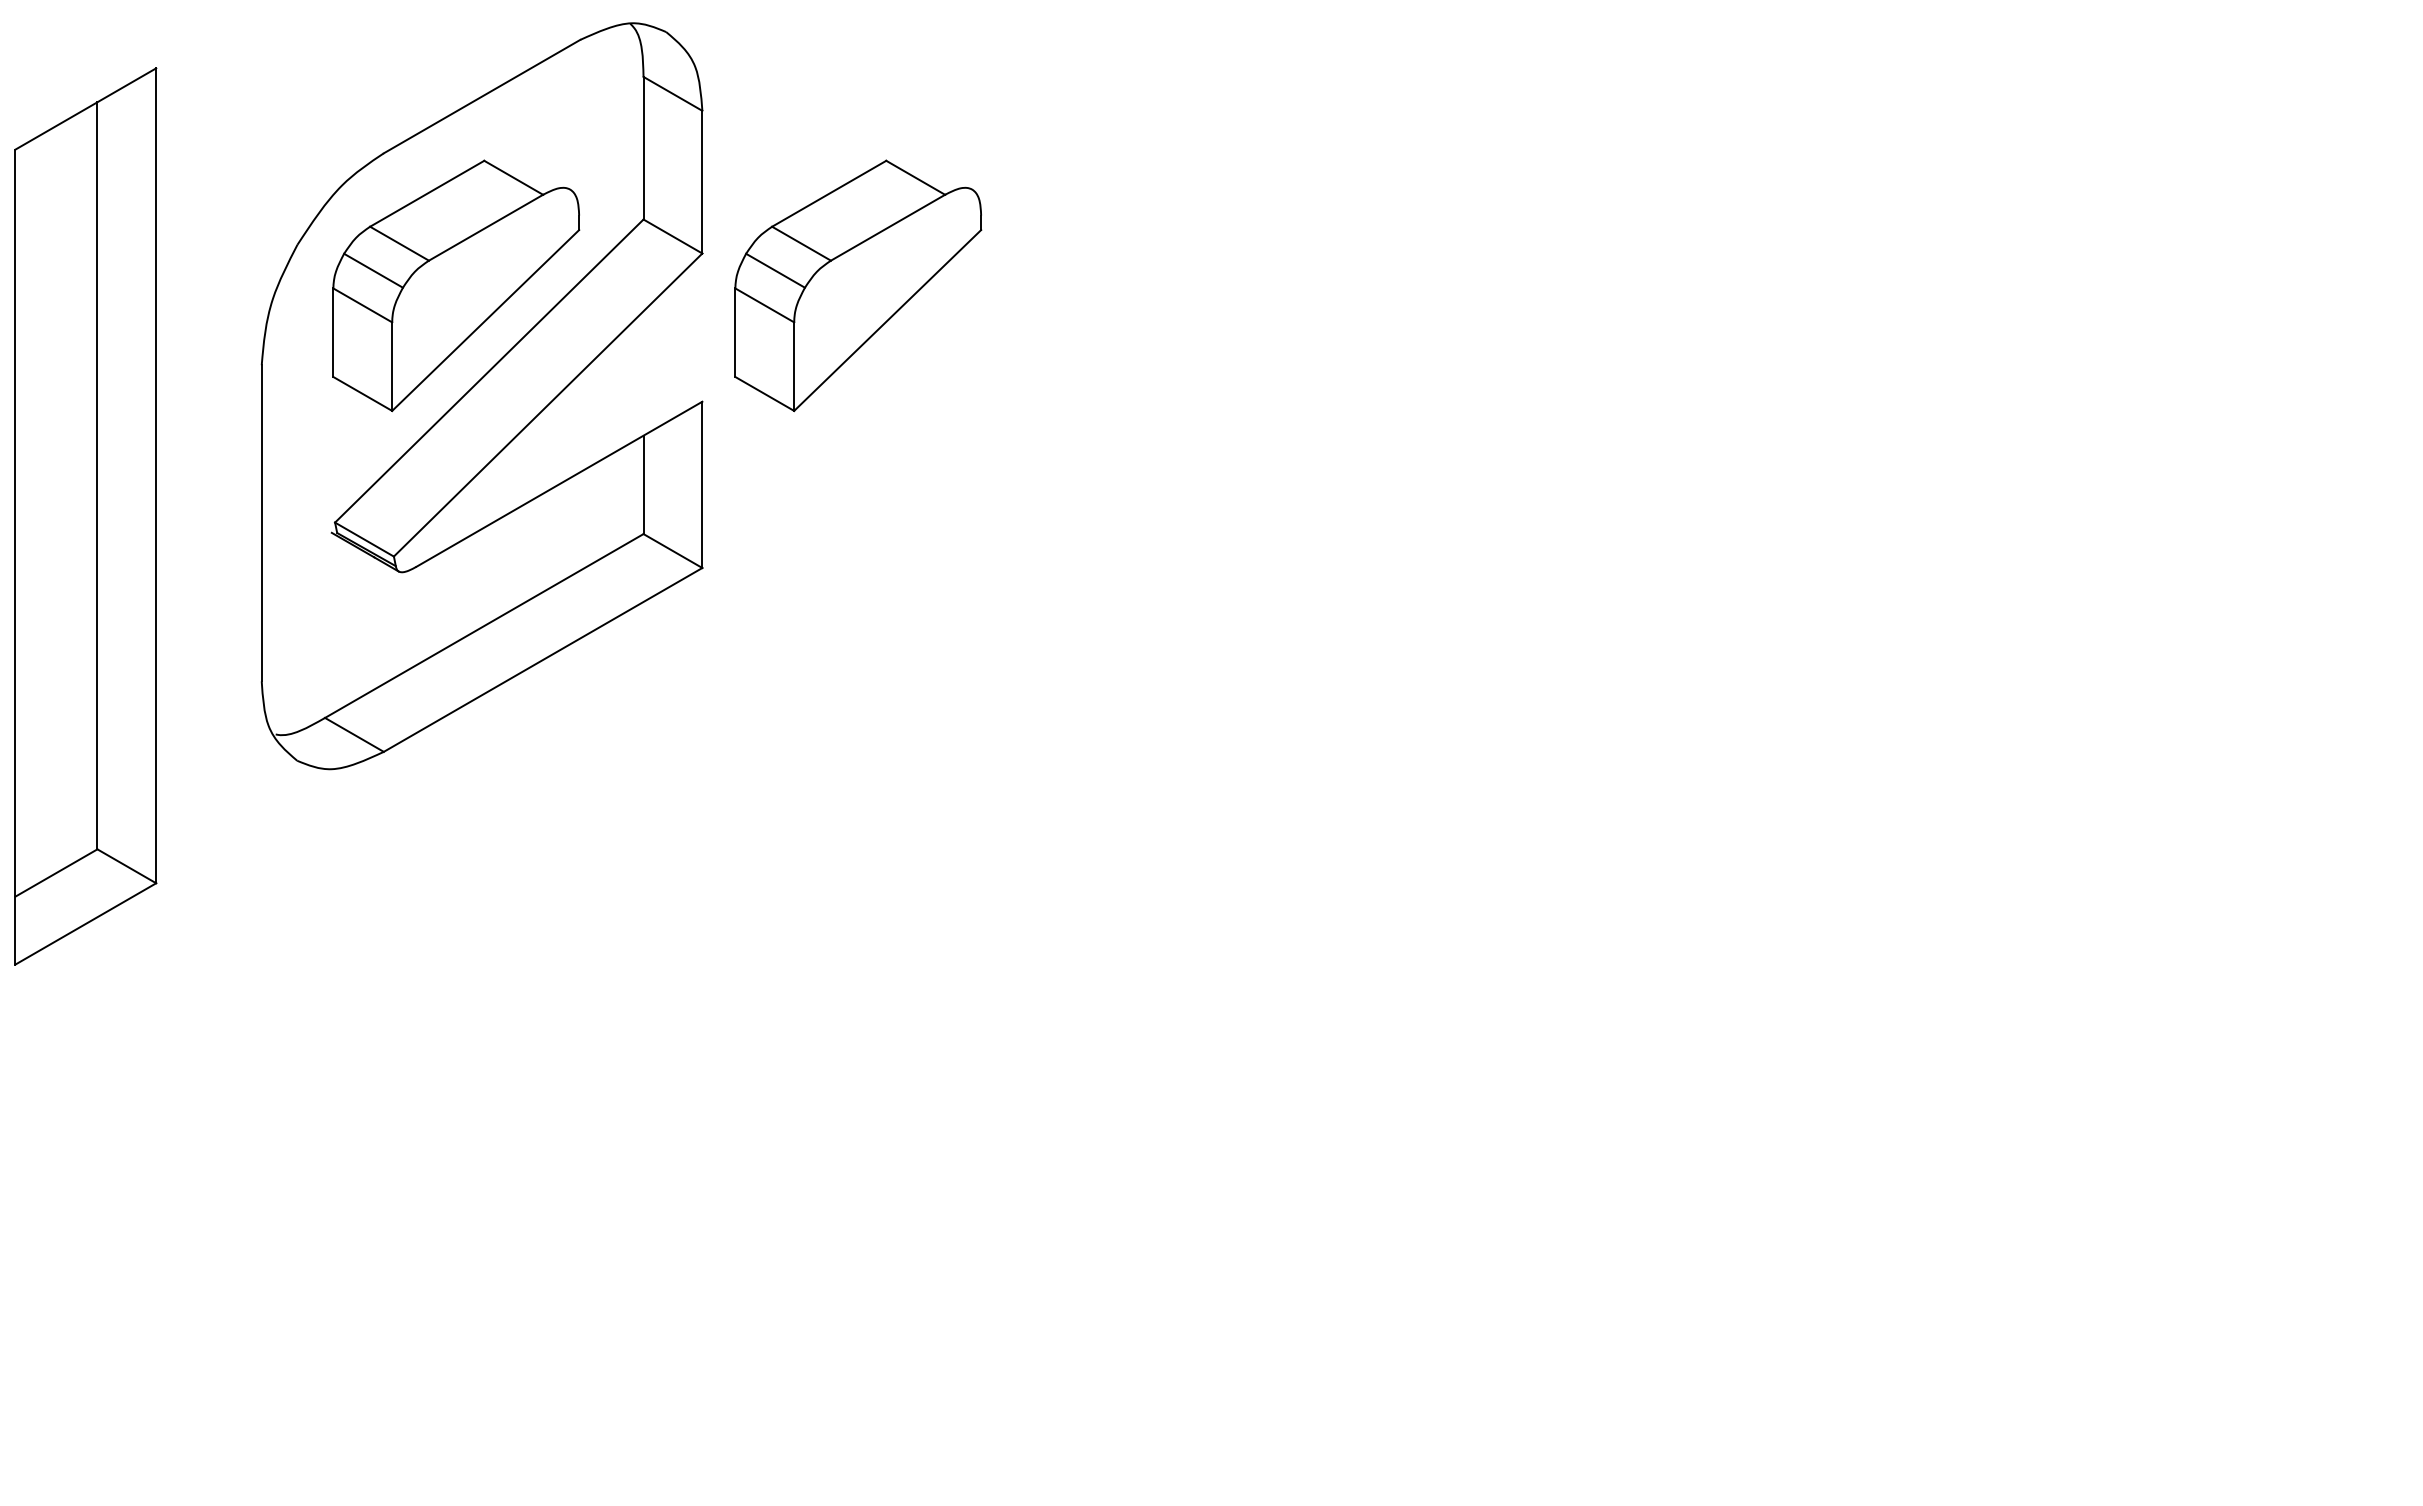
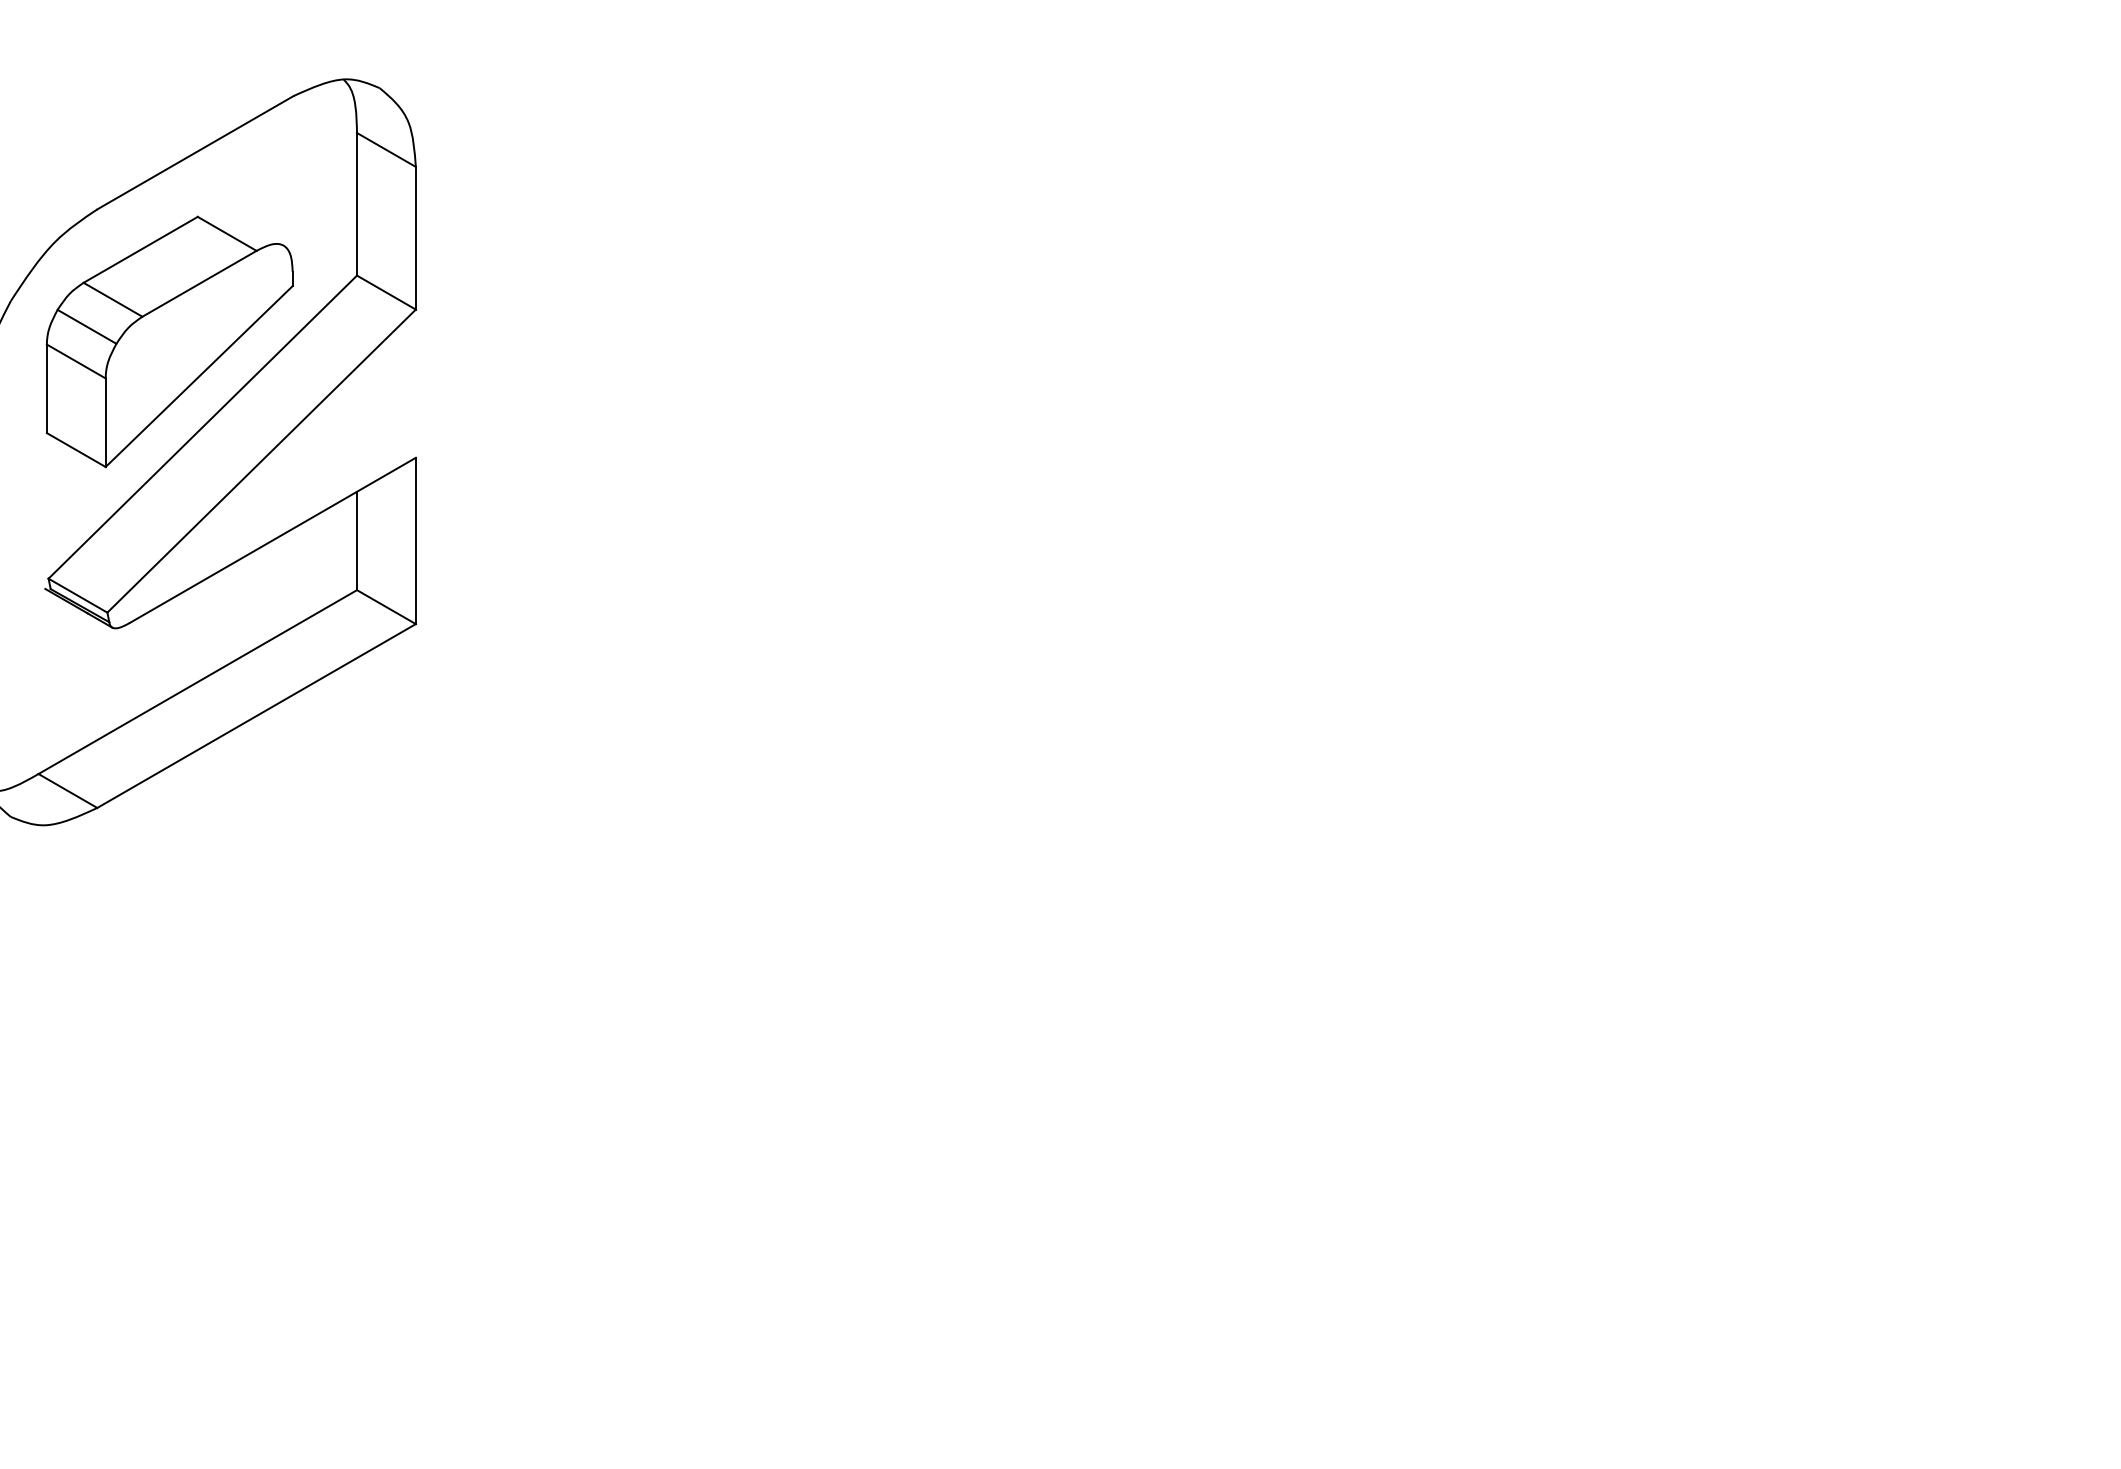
part: (858, 285) -> (571, 341), removed

